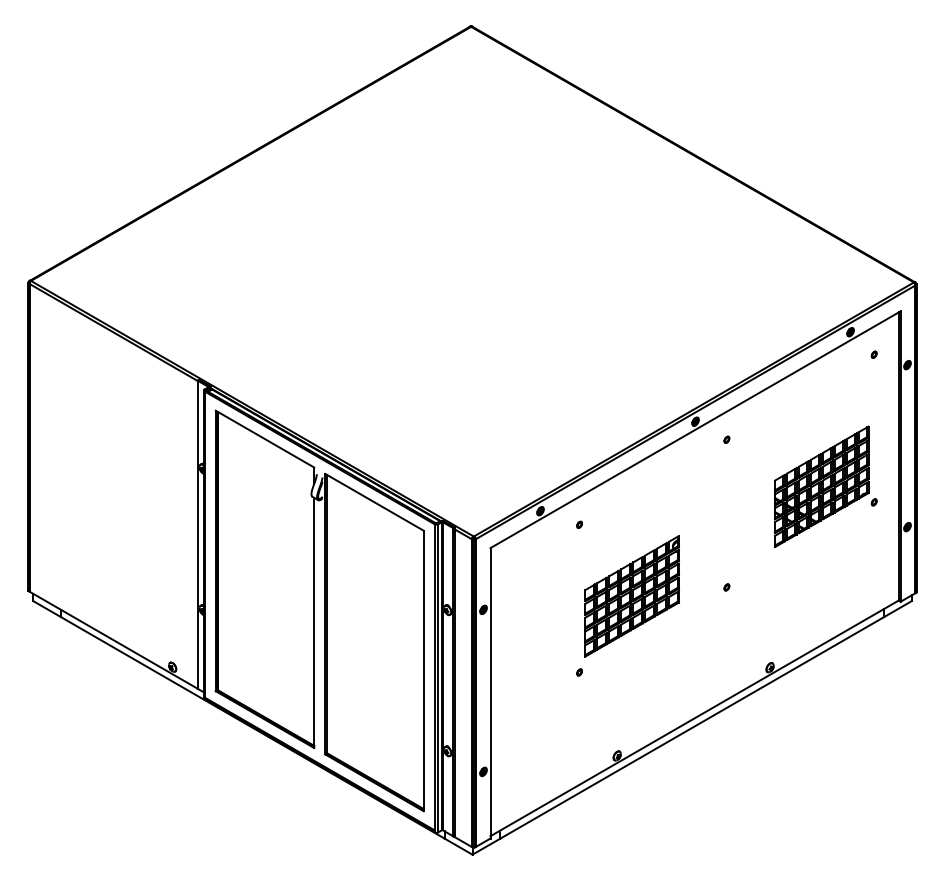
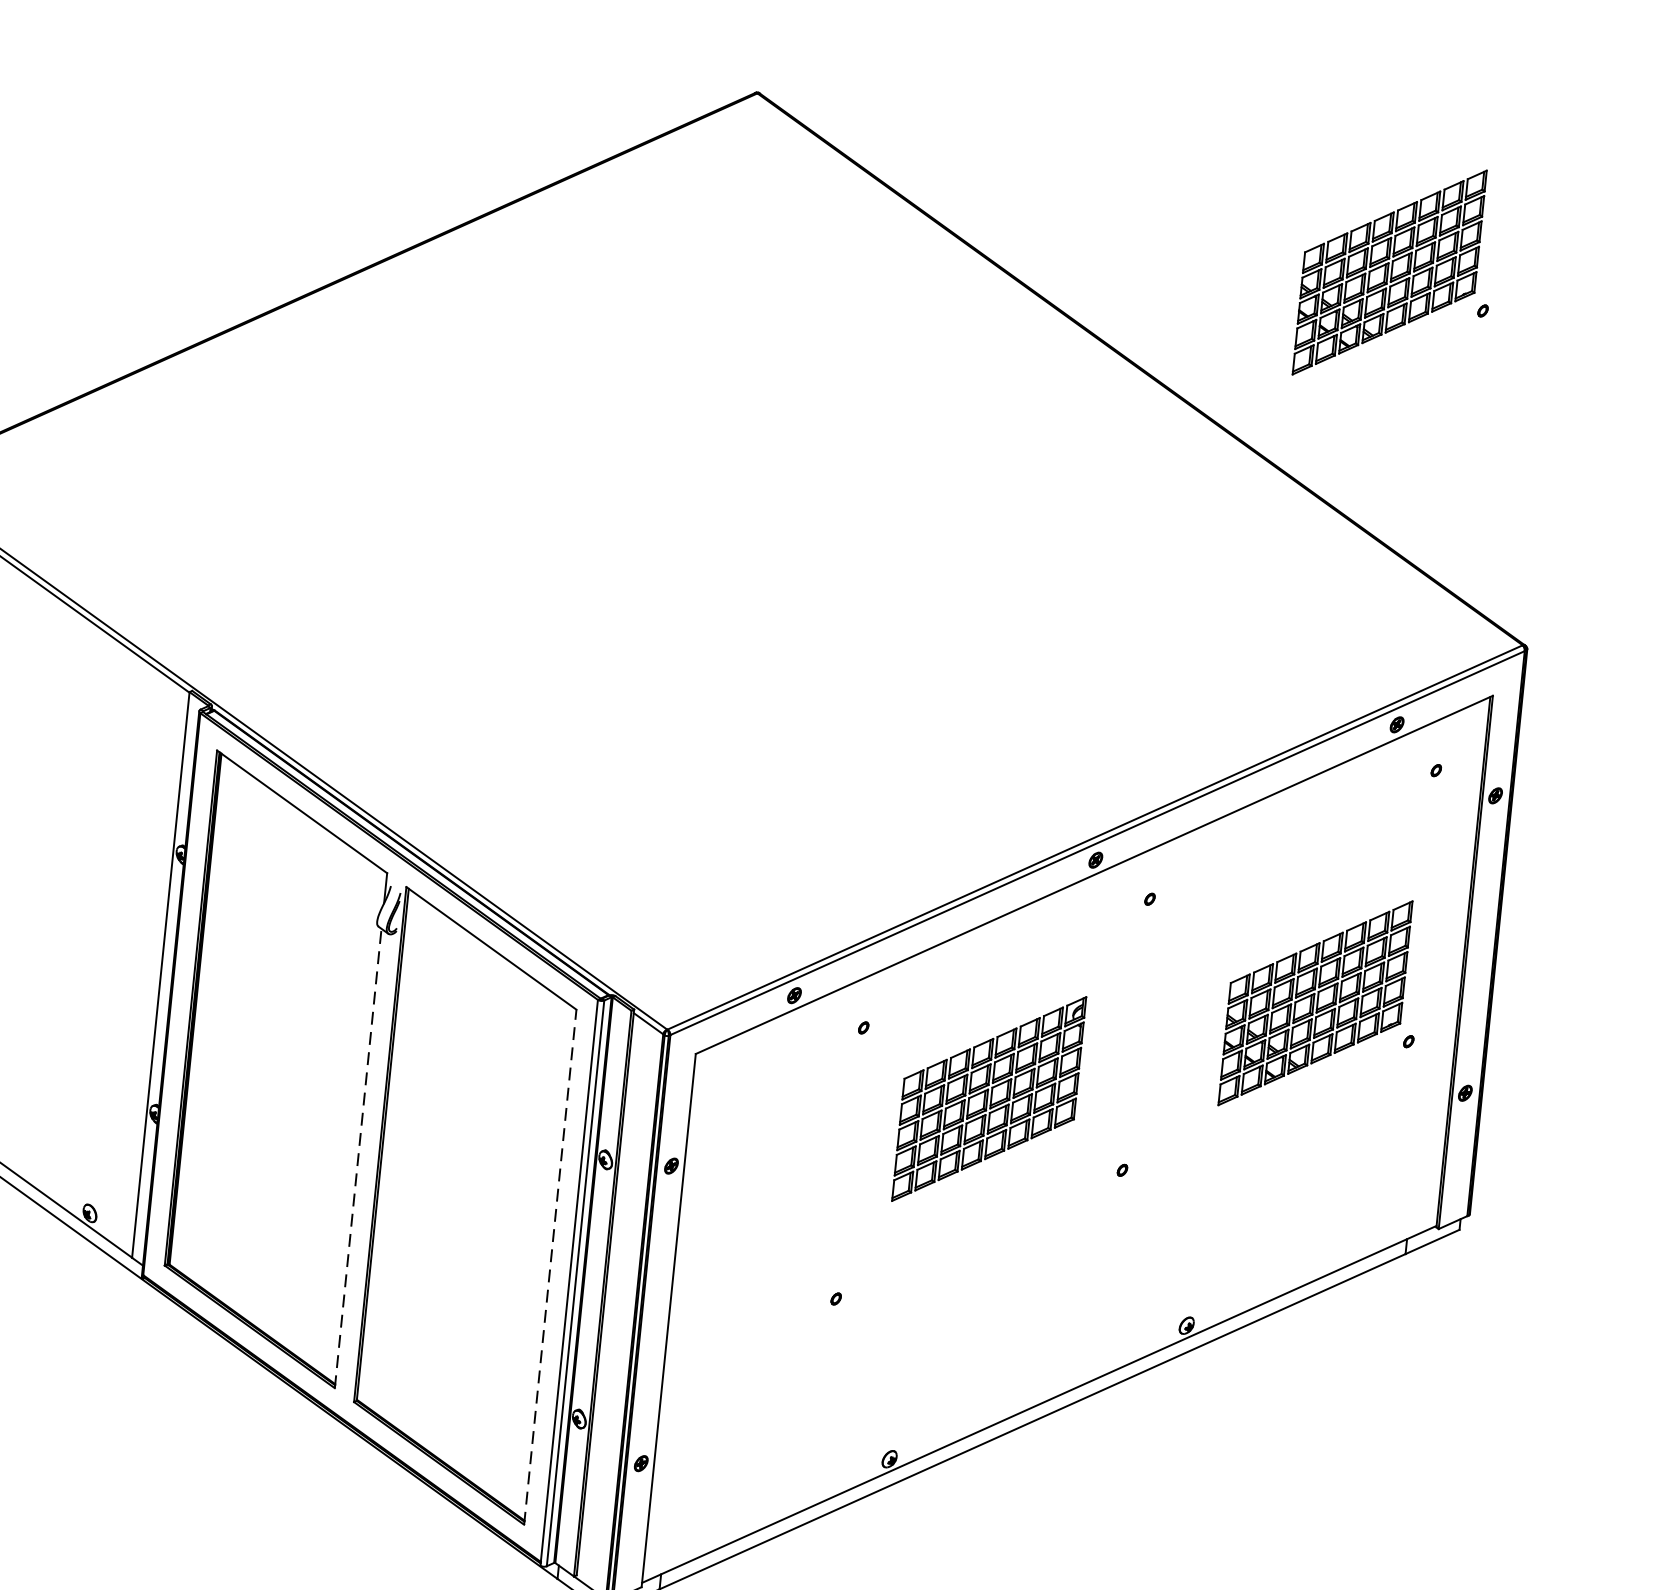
part: (825, 88) -> (1396, 272), added
part: (631, 596) -> (987, 1099), moved
line: (314, 622) -> (358, 1157), solid -> dashed
line: (423, 670) -> (549, 1266), solid -> dashed

